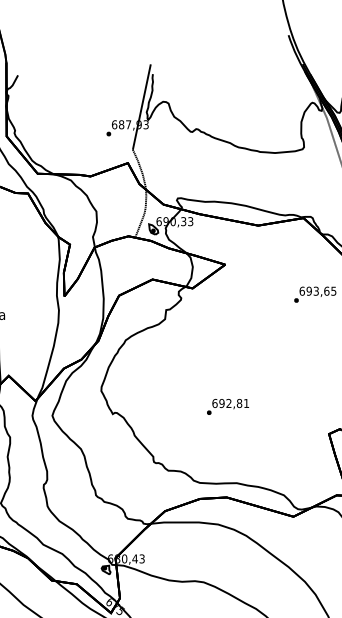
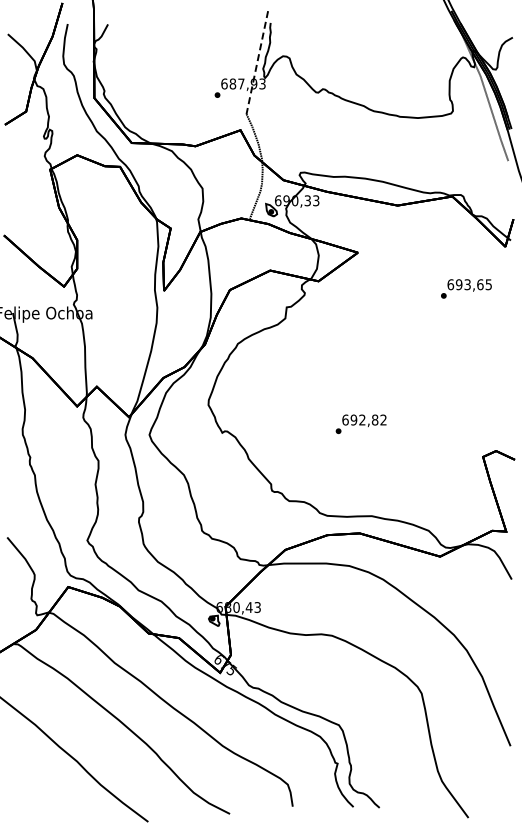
line: (141, 106) -> (257, 62), solid -> dashed
text: (246, 403) -> (383, 419), 692,81 -> 692,82

